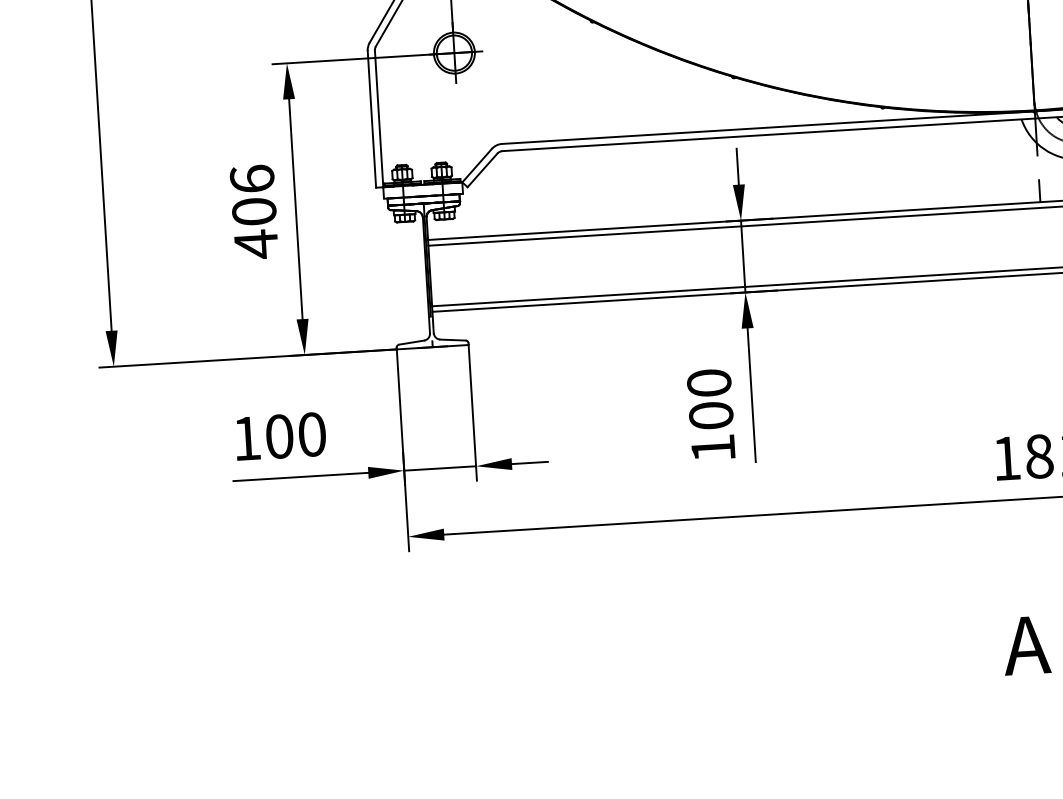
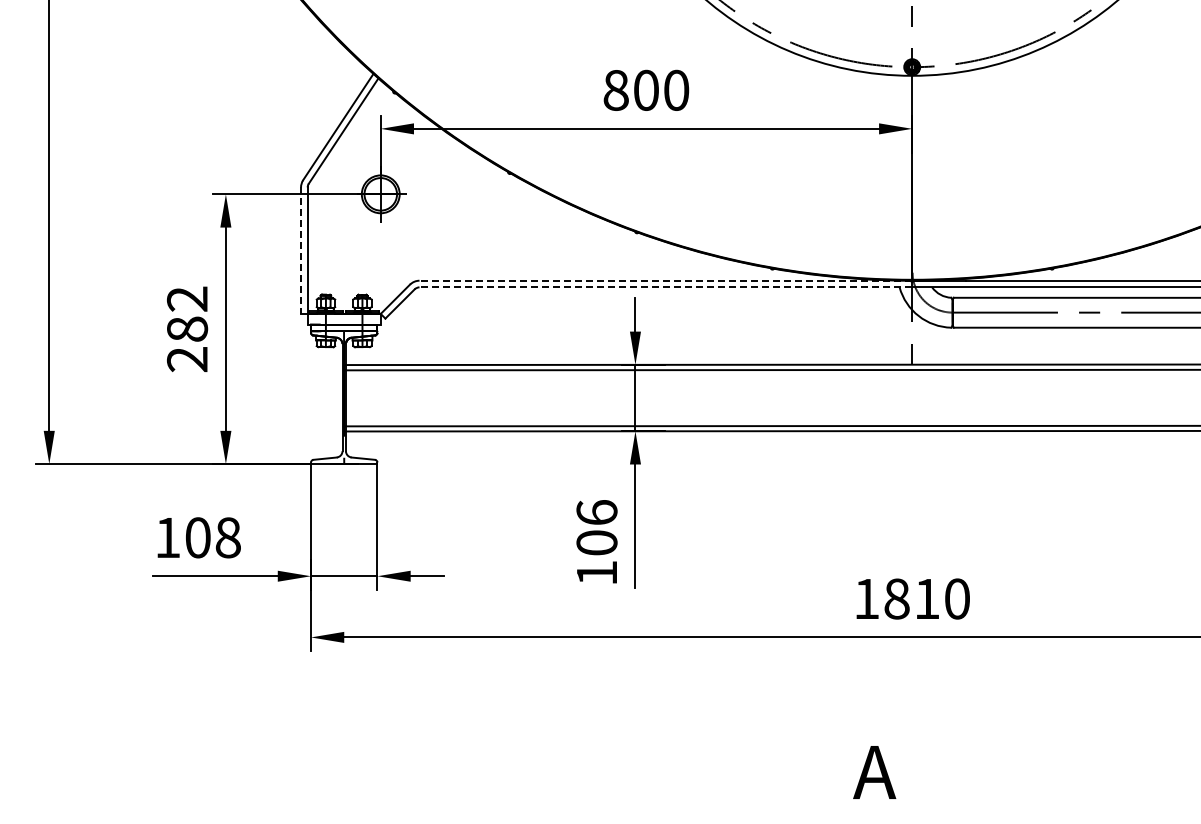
line: (372, 120) -> (301, 251), solid -> dashed
line: (767, 127) -> (665, 280), solid -> dashed
line: (768, 135) -> (665, 287), solid -> dashed
text: (254, 212) -> (187, 329), 406 -> 282
text: (708, 382) -> (596, 512), 100 -> 106
text: (311, 434) -> (227, 537), 100 -> 108

